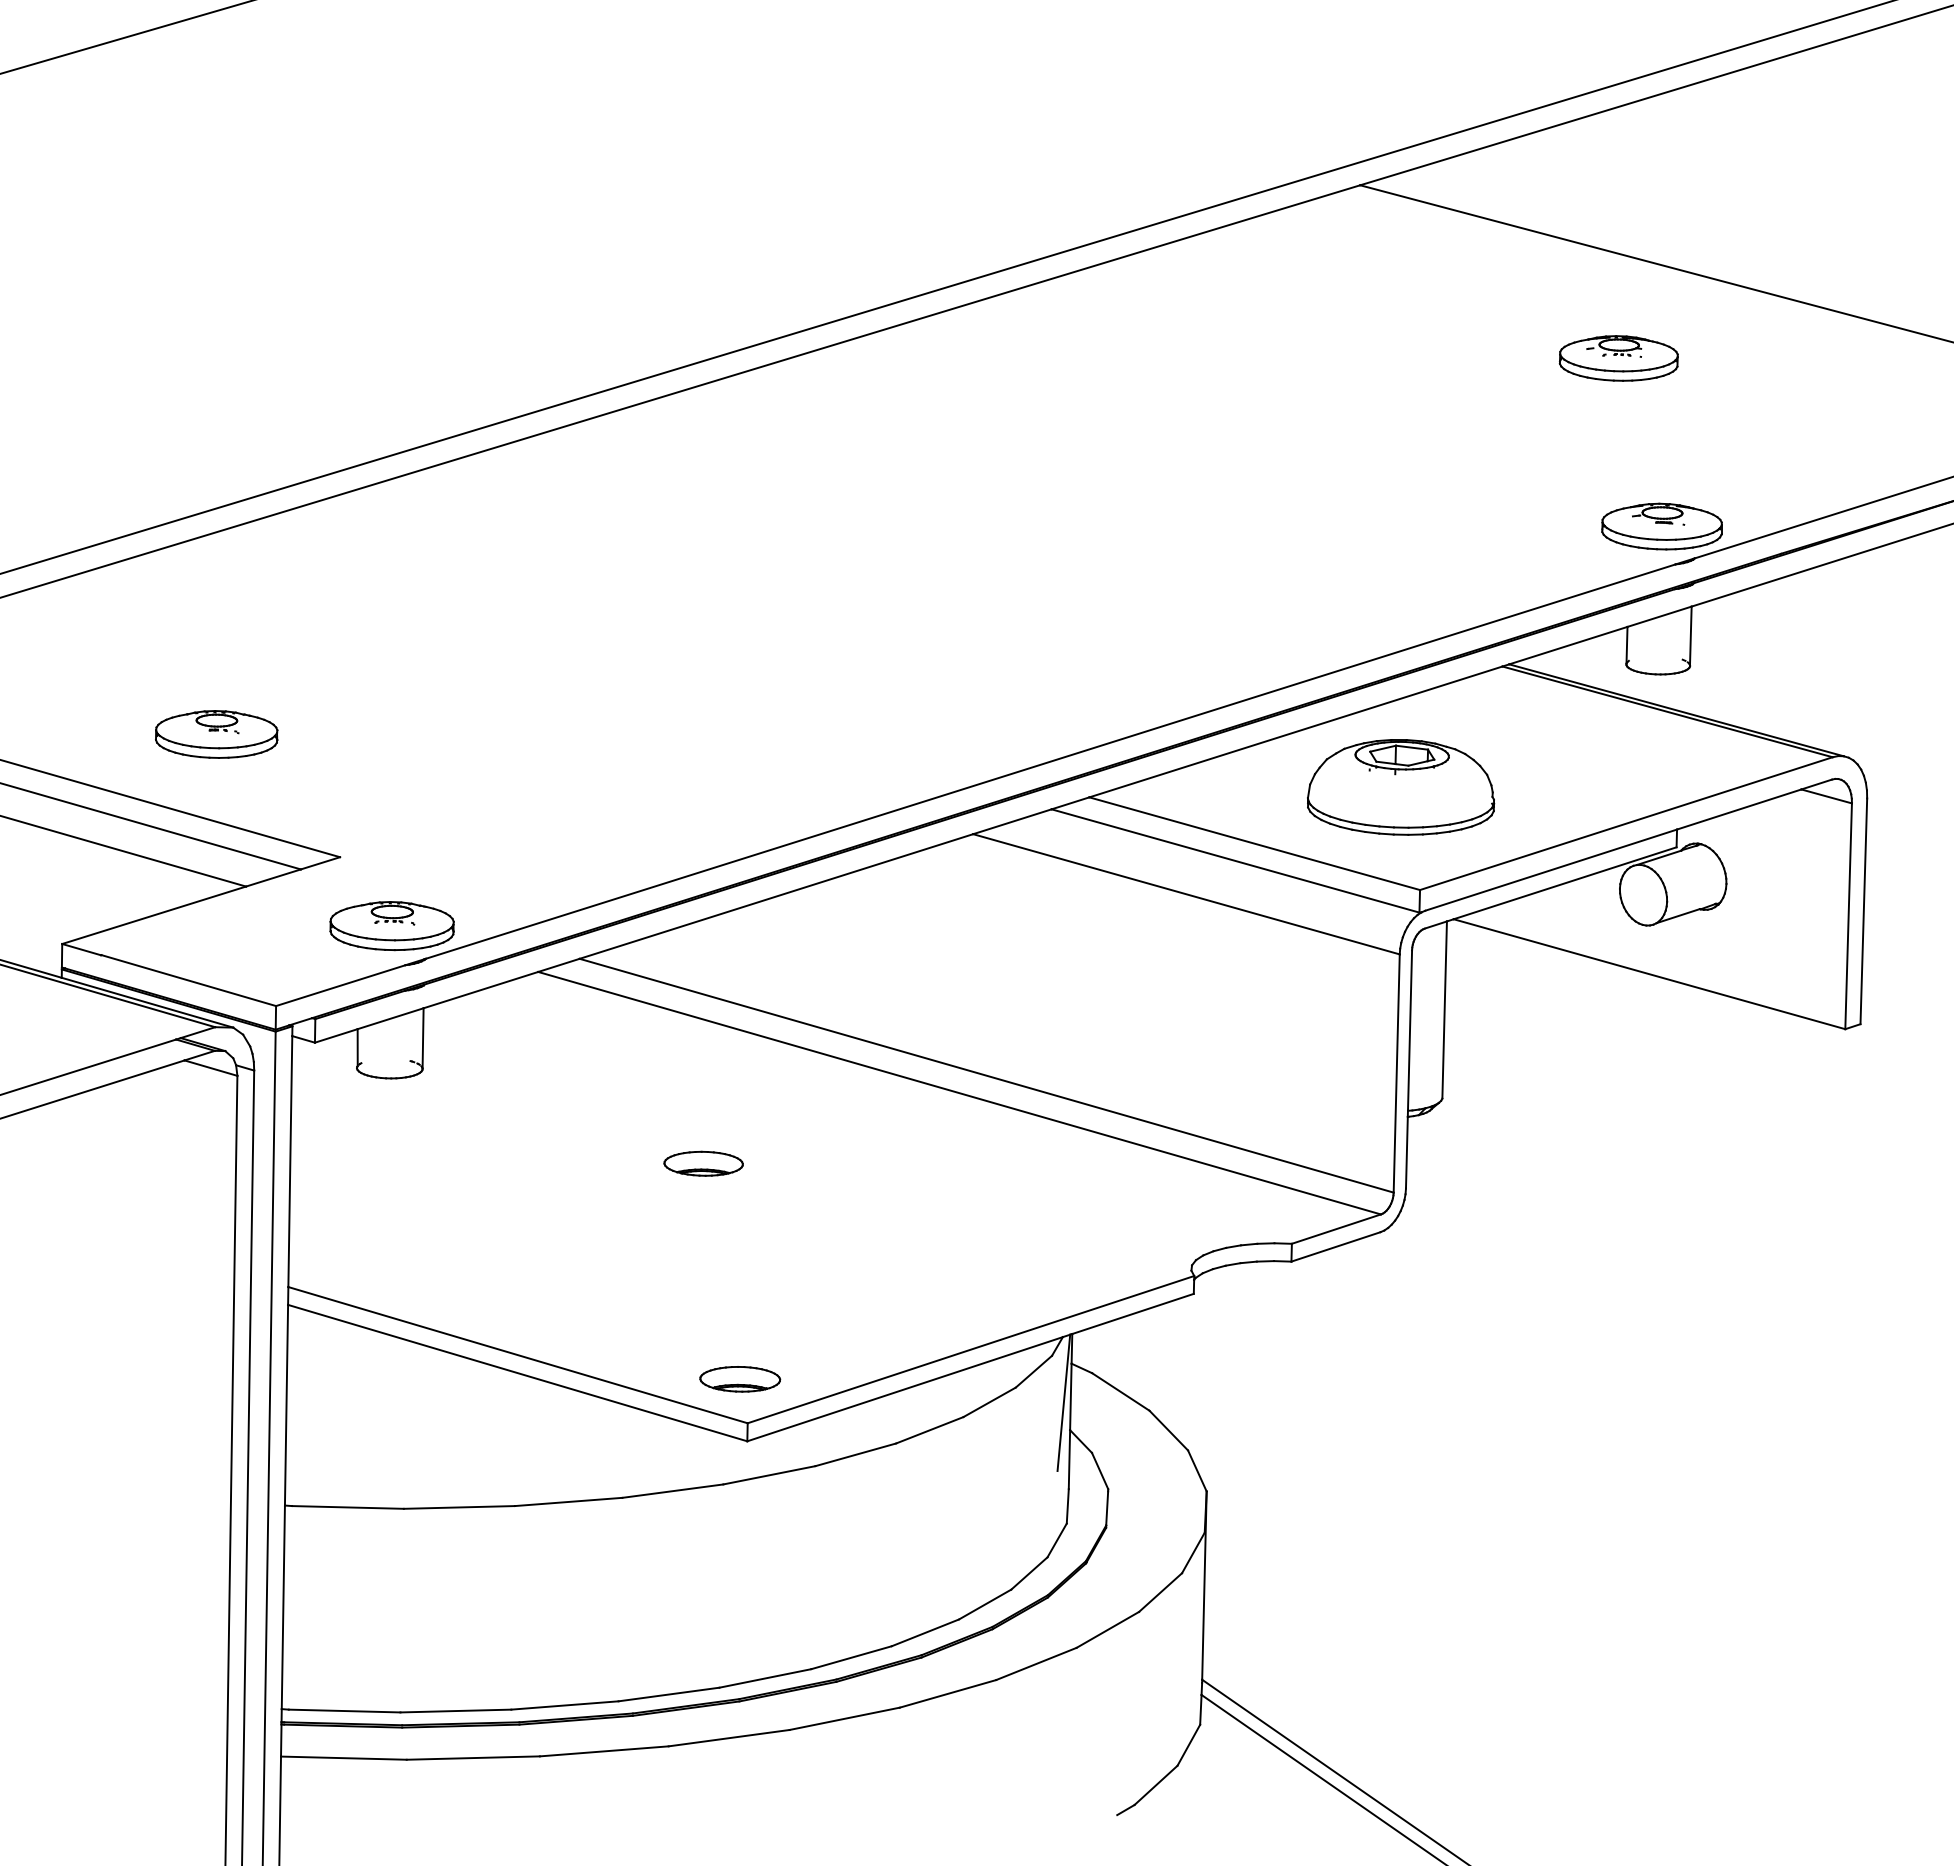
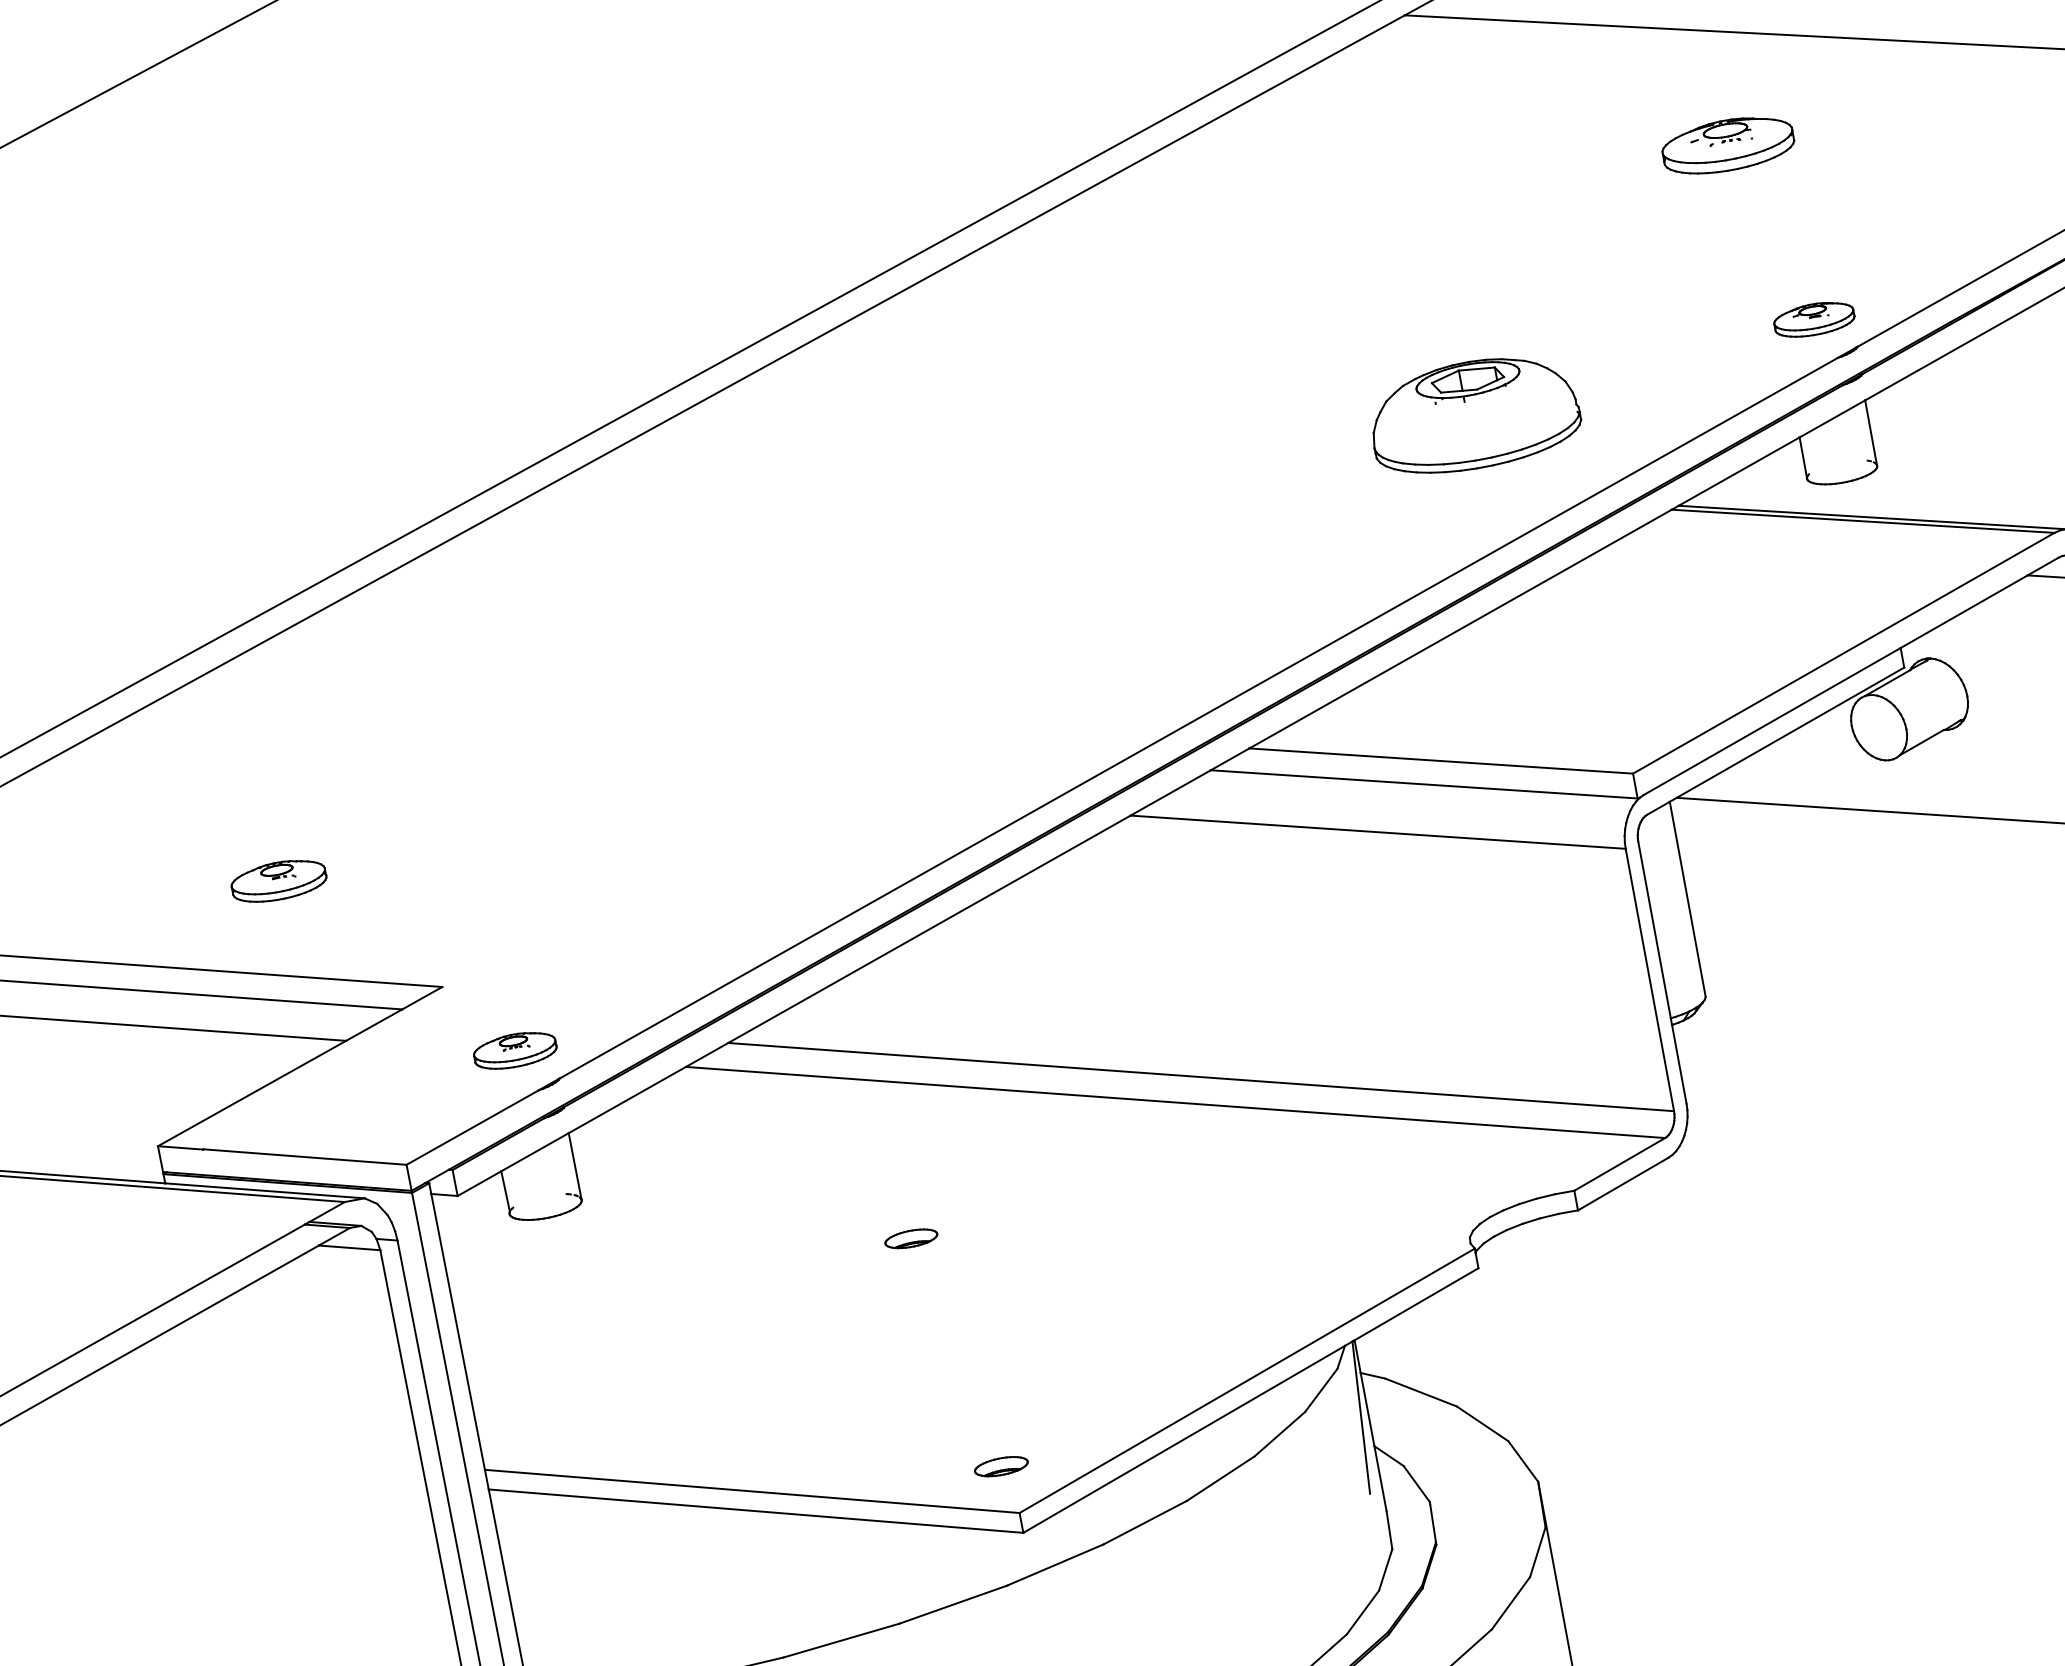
part: (1661, 526) -> (1813, 319), size x0.6
part: (216, 734) -> (278, 881), size x0.7
part: (1401, 787) -> (1474, 415), moved
part: (391, 926) -> (514, 1051), size x0.6
part: (703, 1163) -> (911, 1238), size x0.6
part: (740, 1379) -> (1001, 1466), size x0.6

